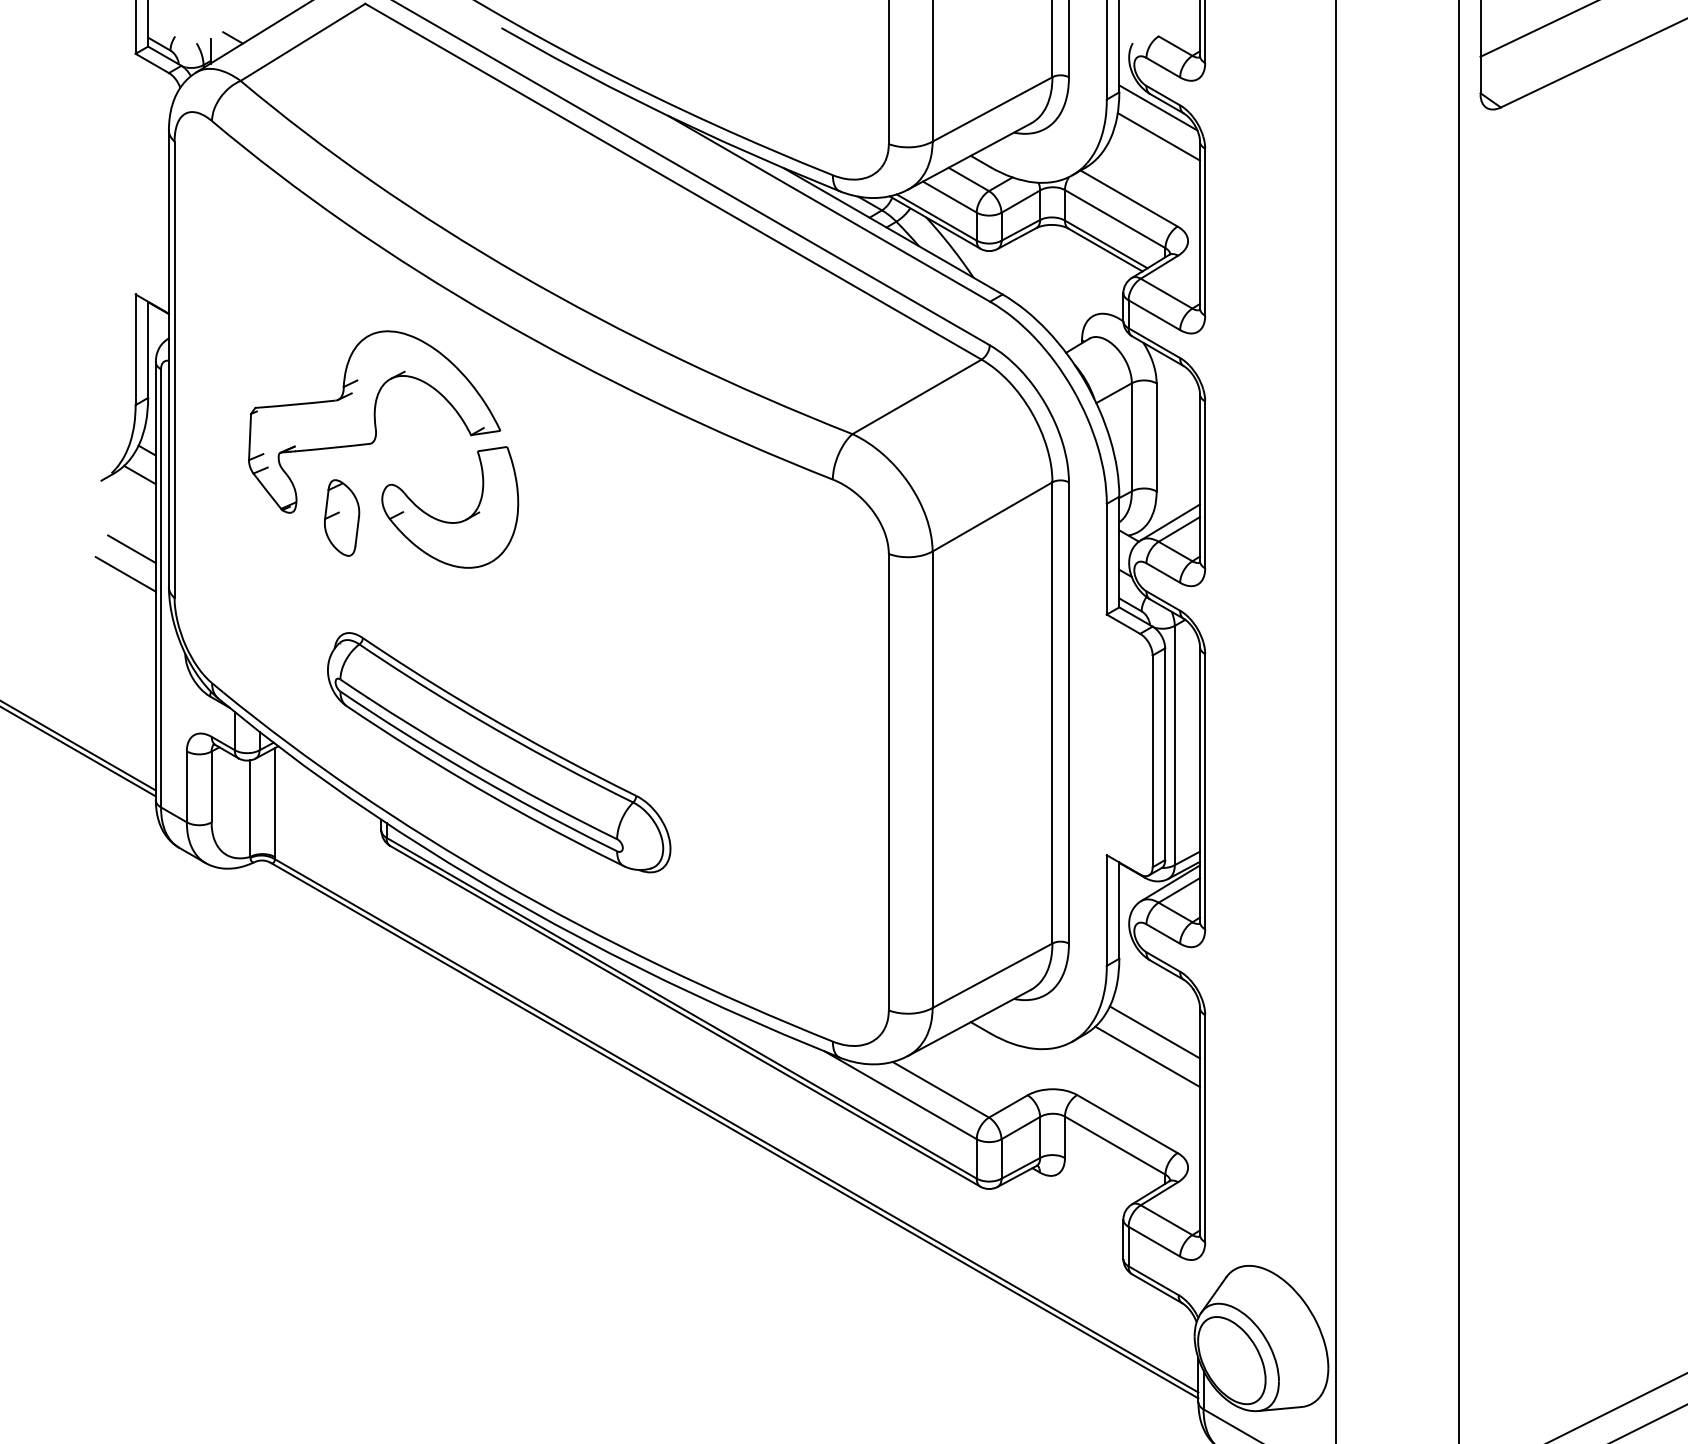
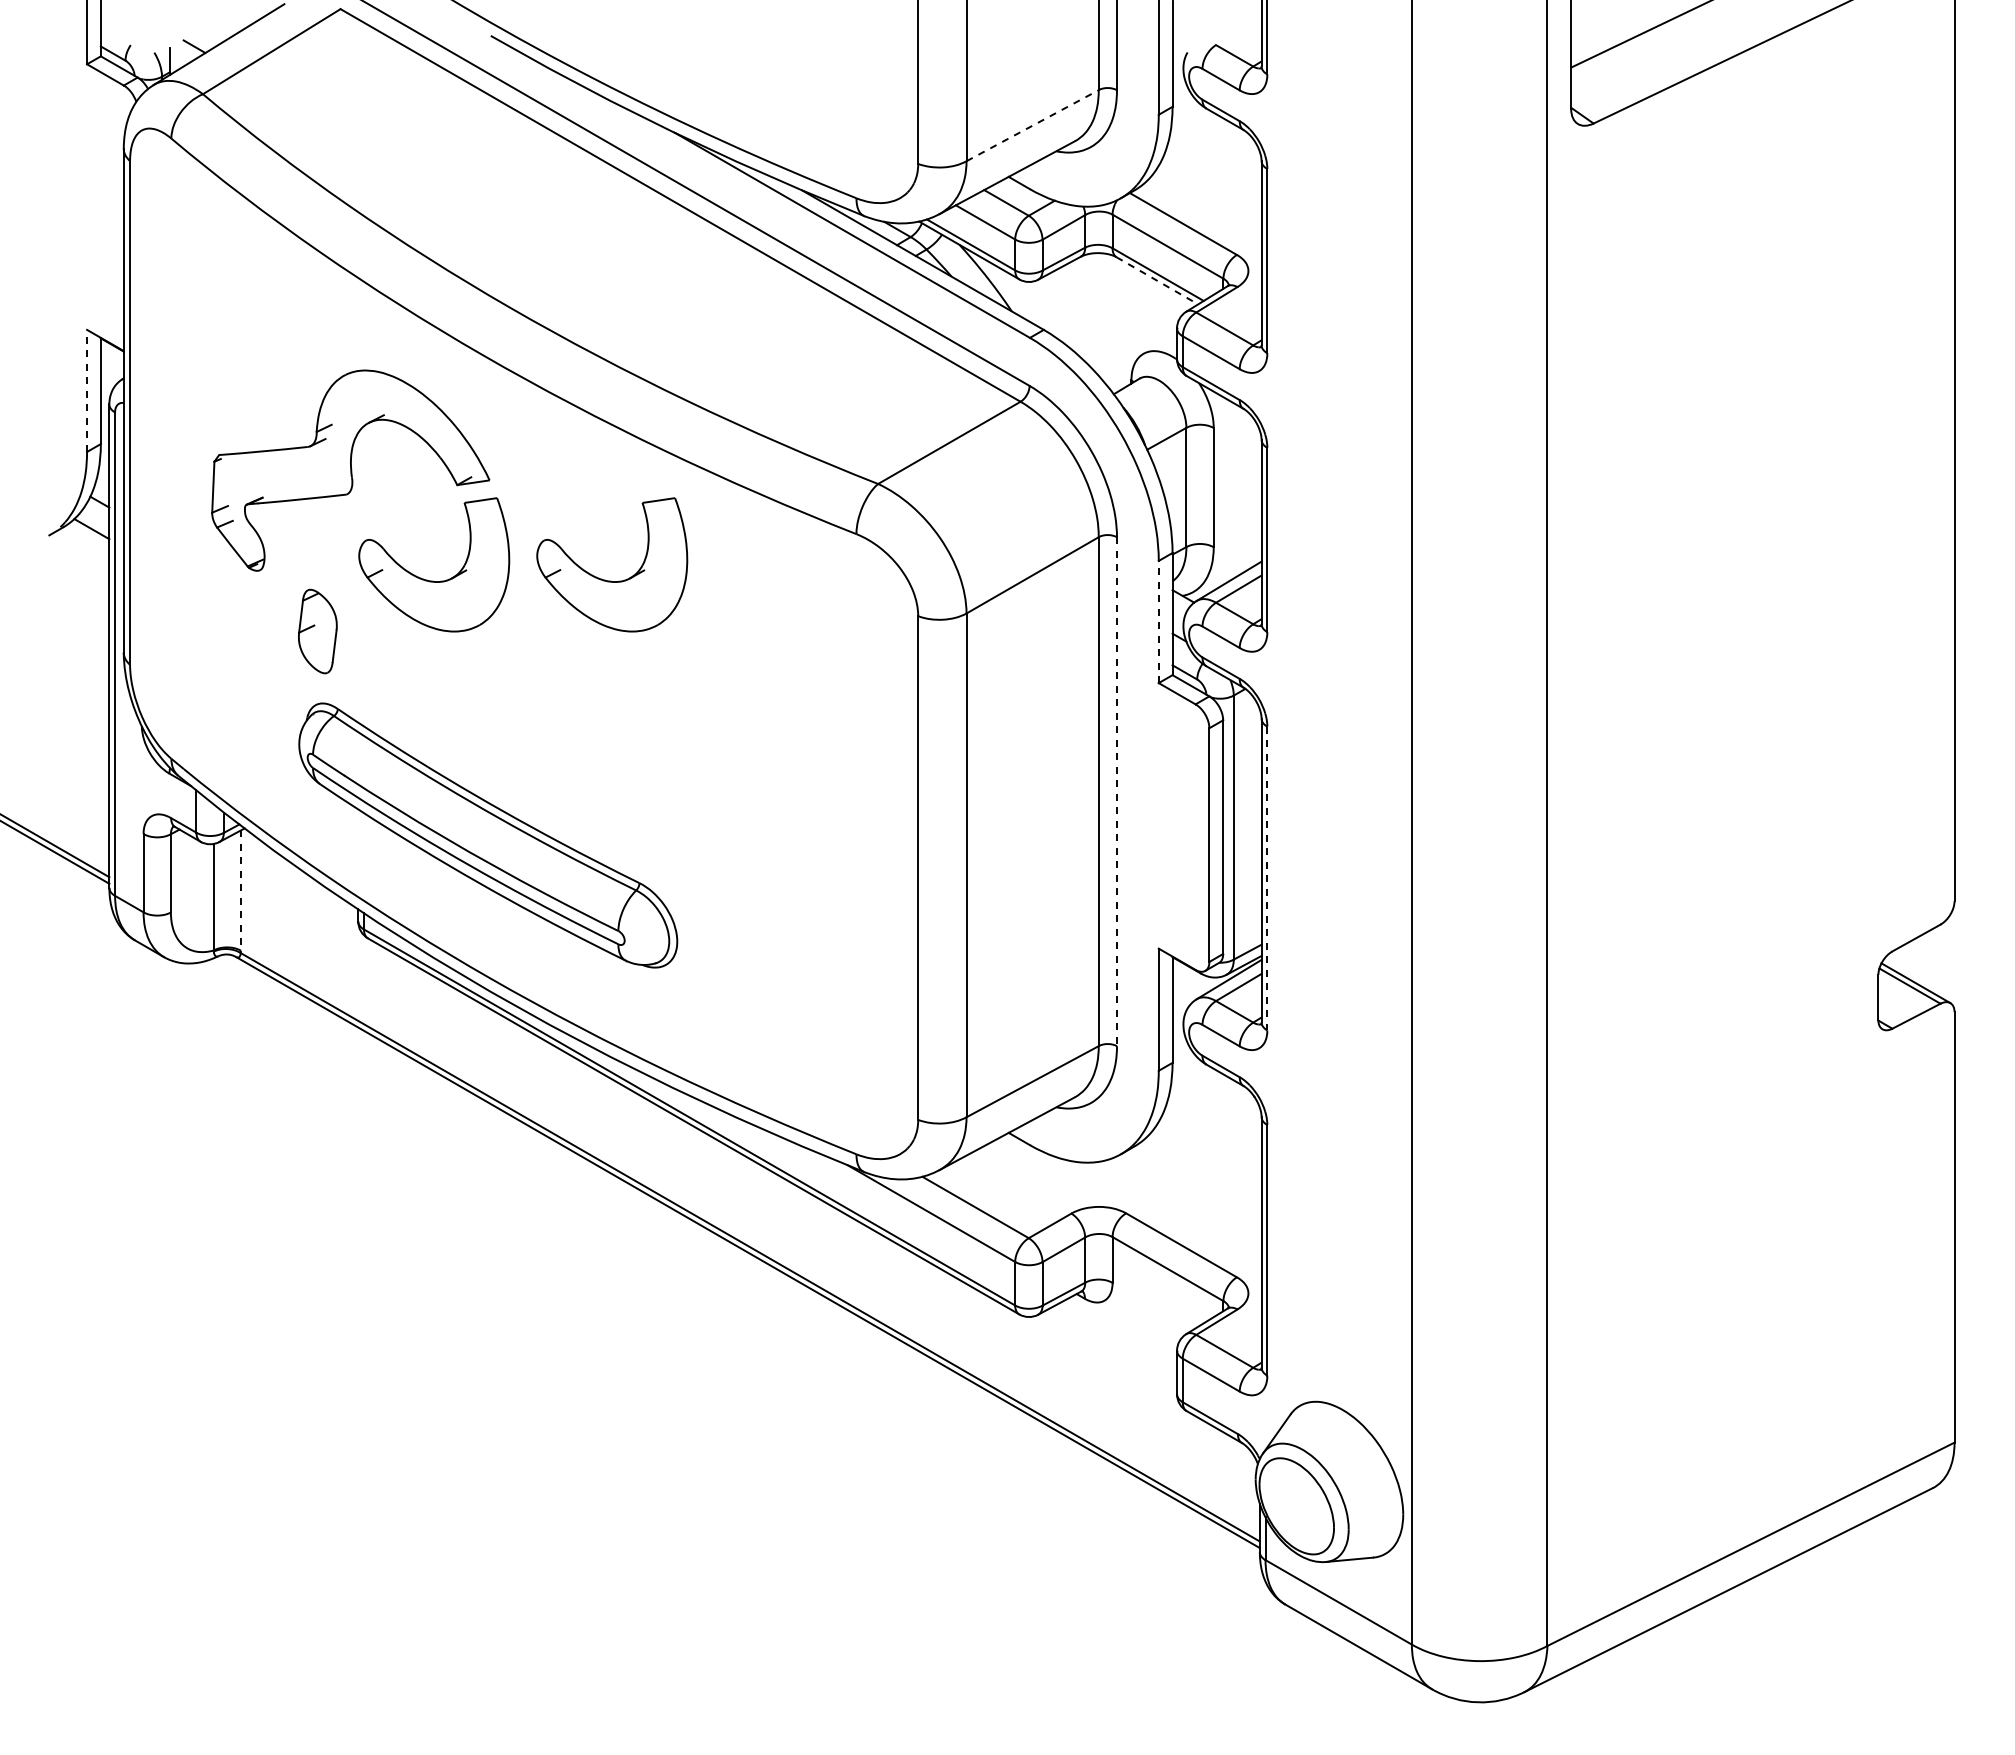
line: (1158, 107) -> (1215, 123), removed
line: (993, 109) -> (1033, 125), solid -> dashed
line: (1158, 136) -> (1215, 155), removed
line: (1105, 250) -> (1157, 281), solid -> dashed
line: (136, 349) -> (87, 390), solid -> dashed
part: (341, 517) -> (317, 631), moved
part: (610, 521) -> (611, 580), added
line: (131, 548) -> (82, 610), removed
line: (1106, 558) -> (1158, 621), solid -> dashed
line: (126, 574) -> (76, 638), removed
line: (1069, 713) -> (1117, 792), solid -> dashed
line: (1205, 791) -> (1267, 878), solid -> dashed
line: (274, 803) -> (240, 891), solid -> dashed
line: (1154, 1031) -> (1211, 1143), removed
line: (1147, 1056) -> (1203, 1170), removed

